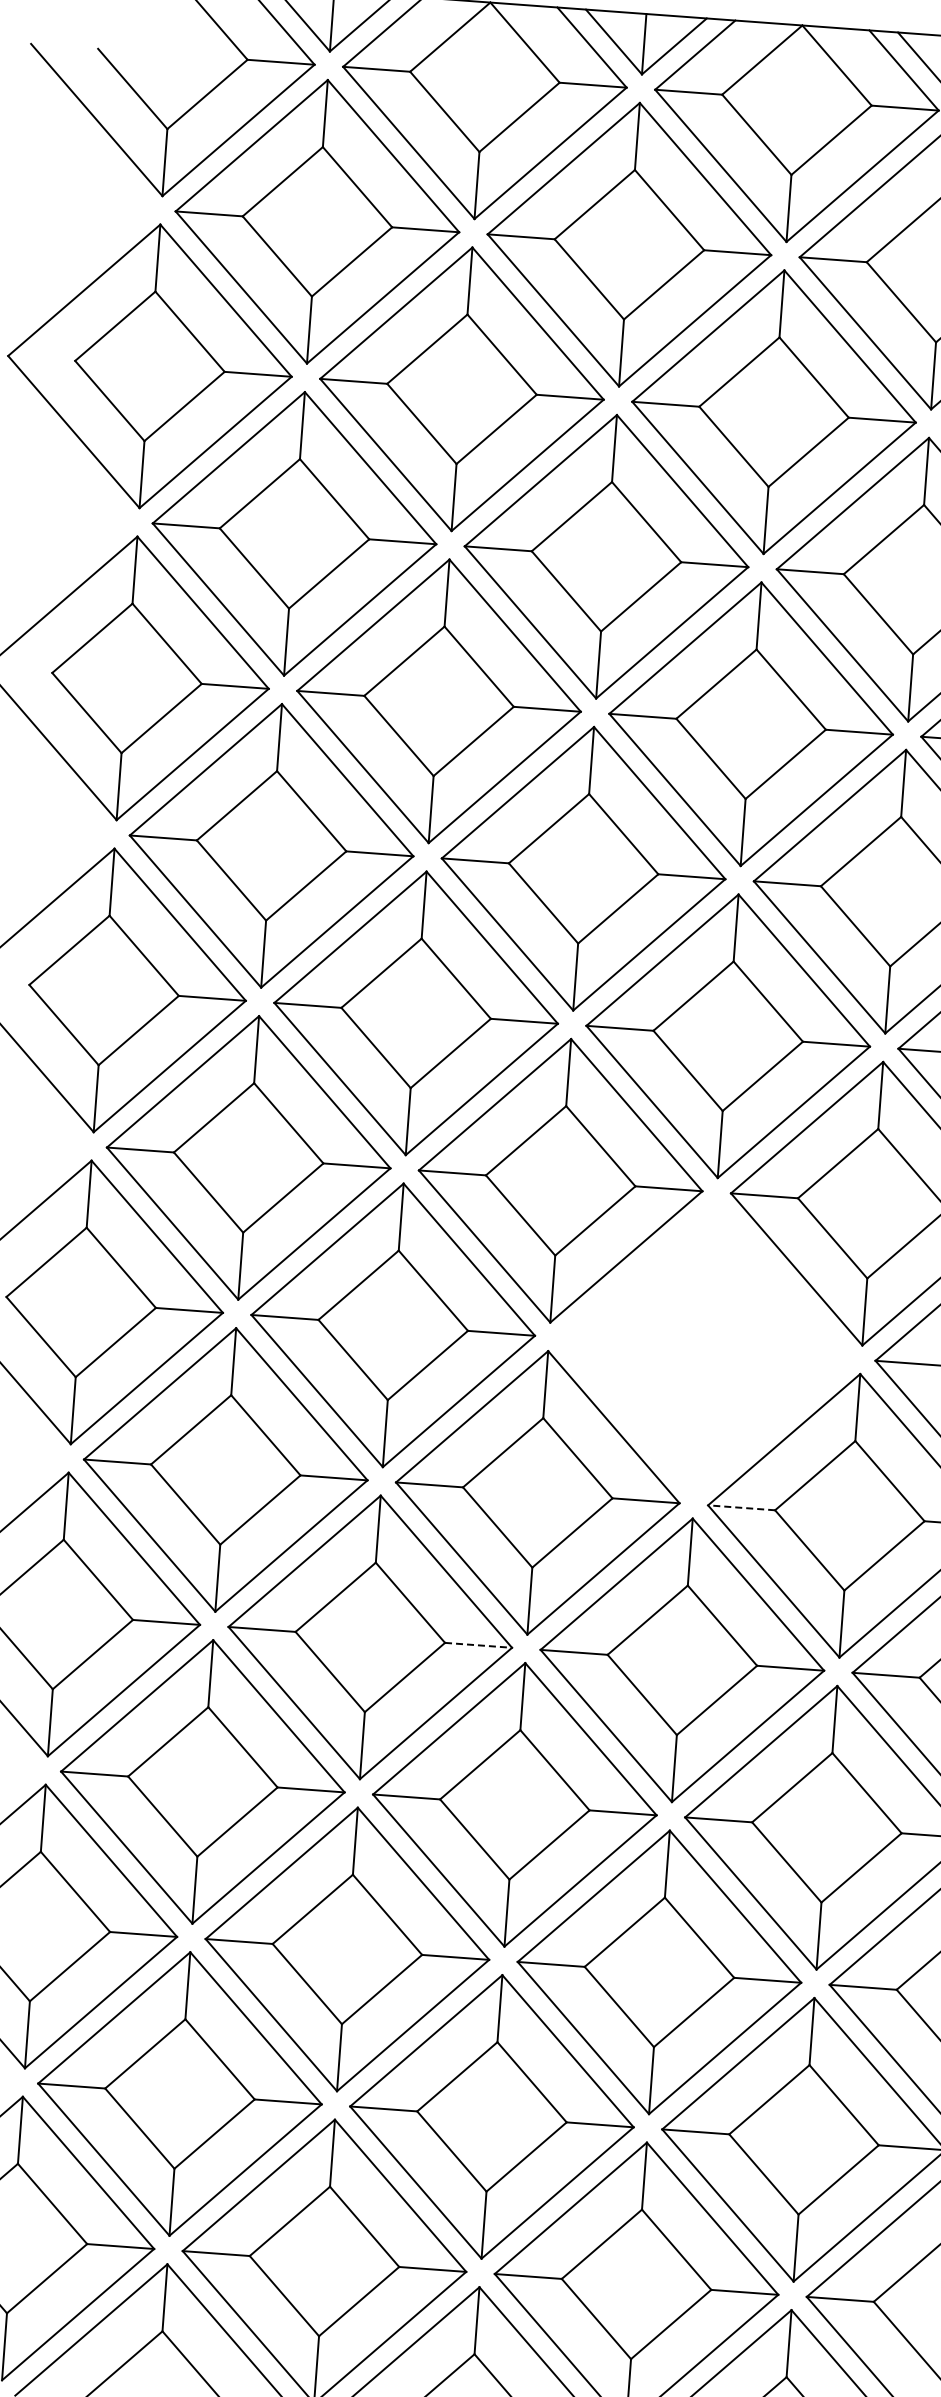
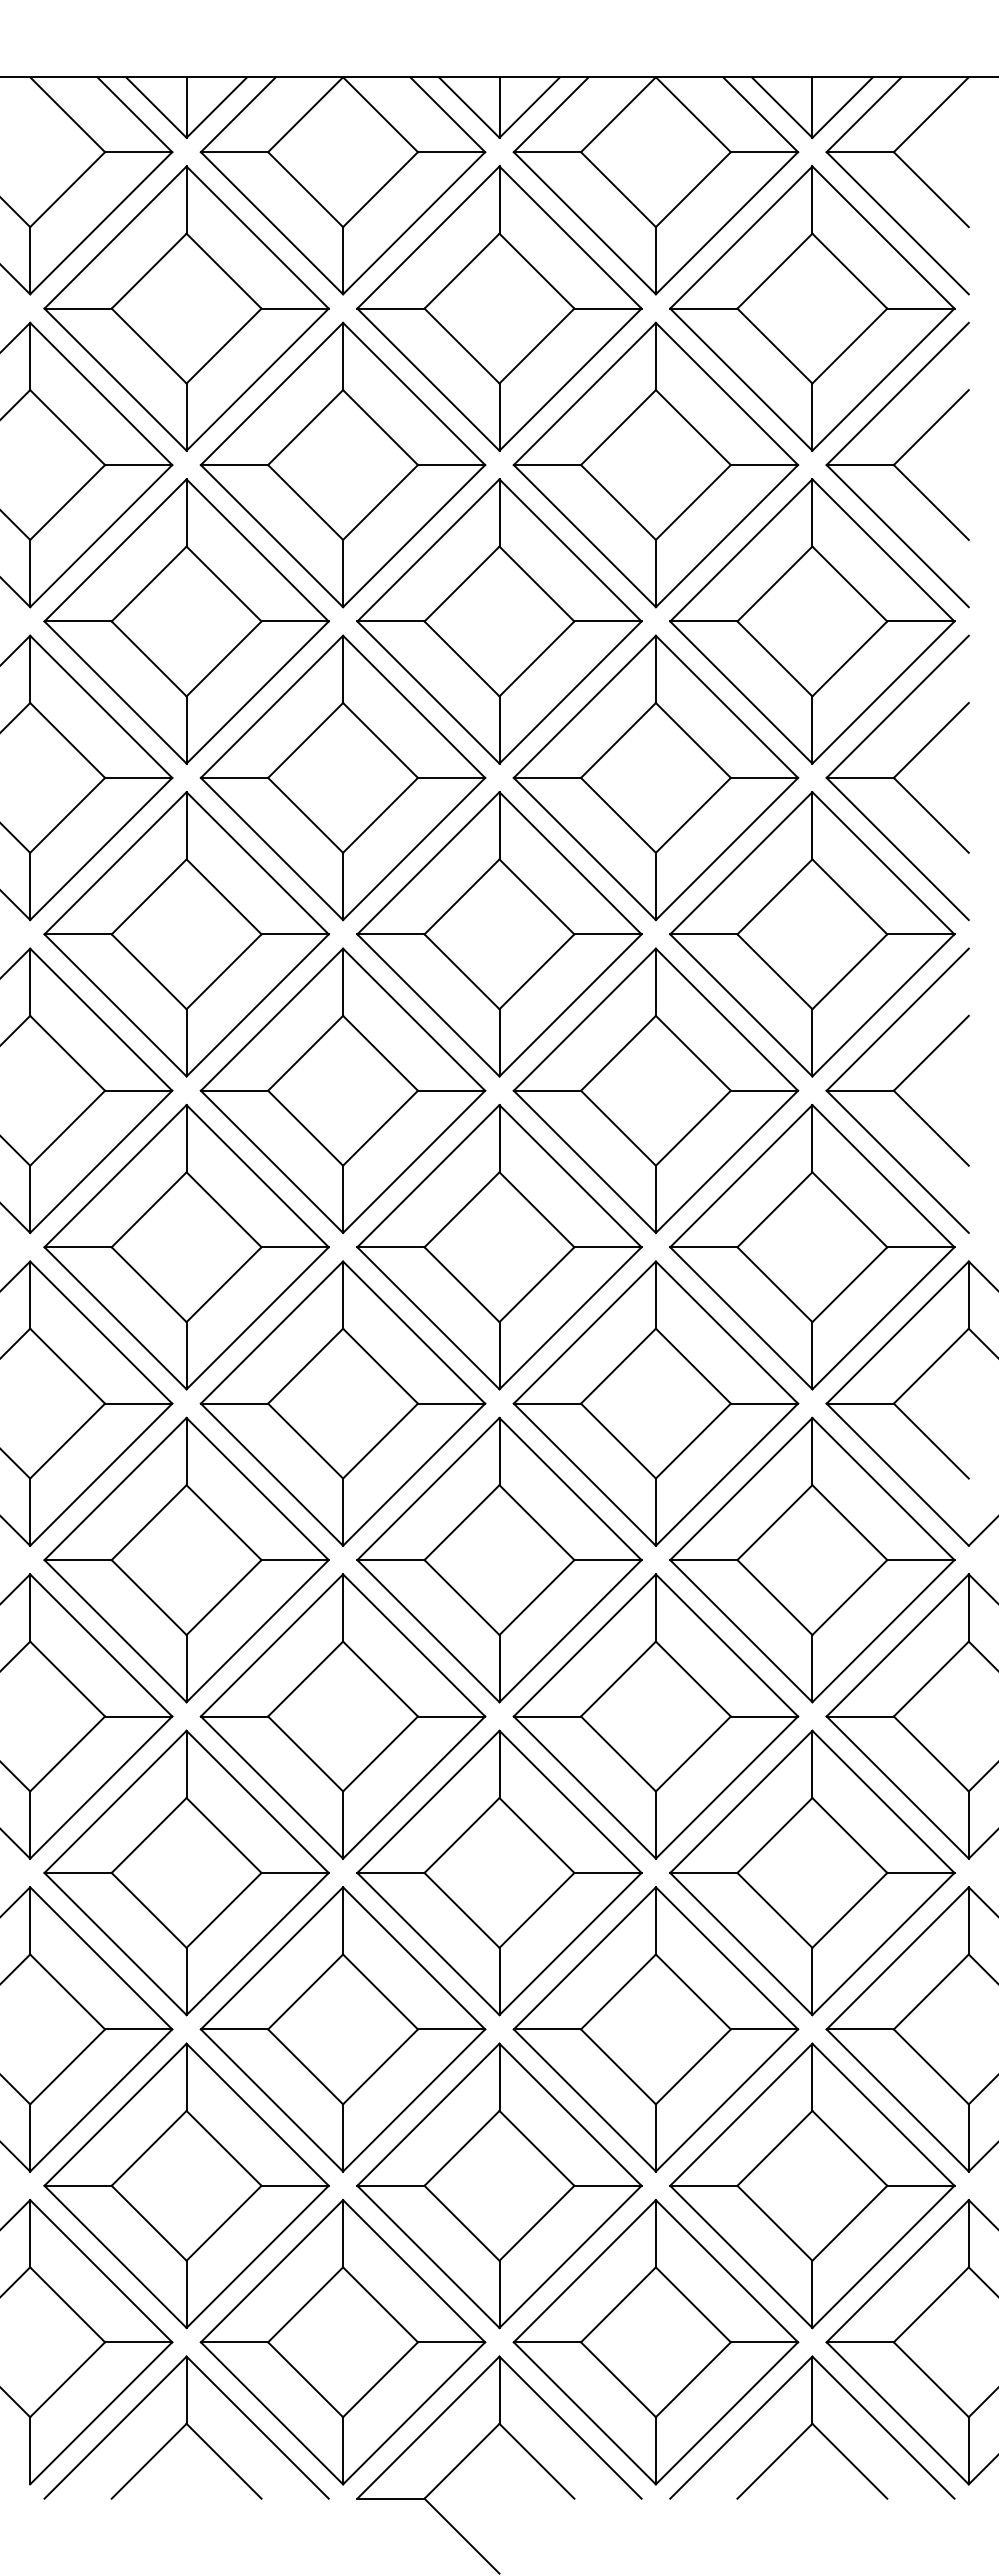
part: (704, 1348) -> (655, 1403), added
line: (741, 1508) -> (703, 1560), dashed -> solid
line: (478, 1645) -> (451, 1716), dashed -> solid

